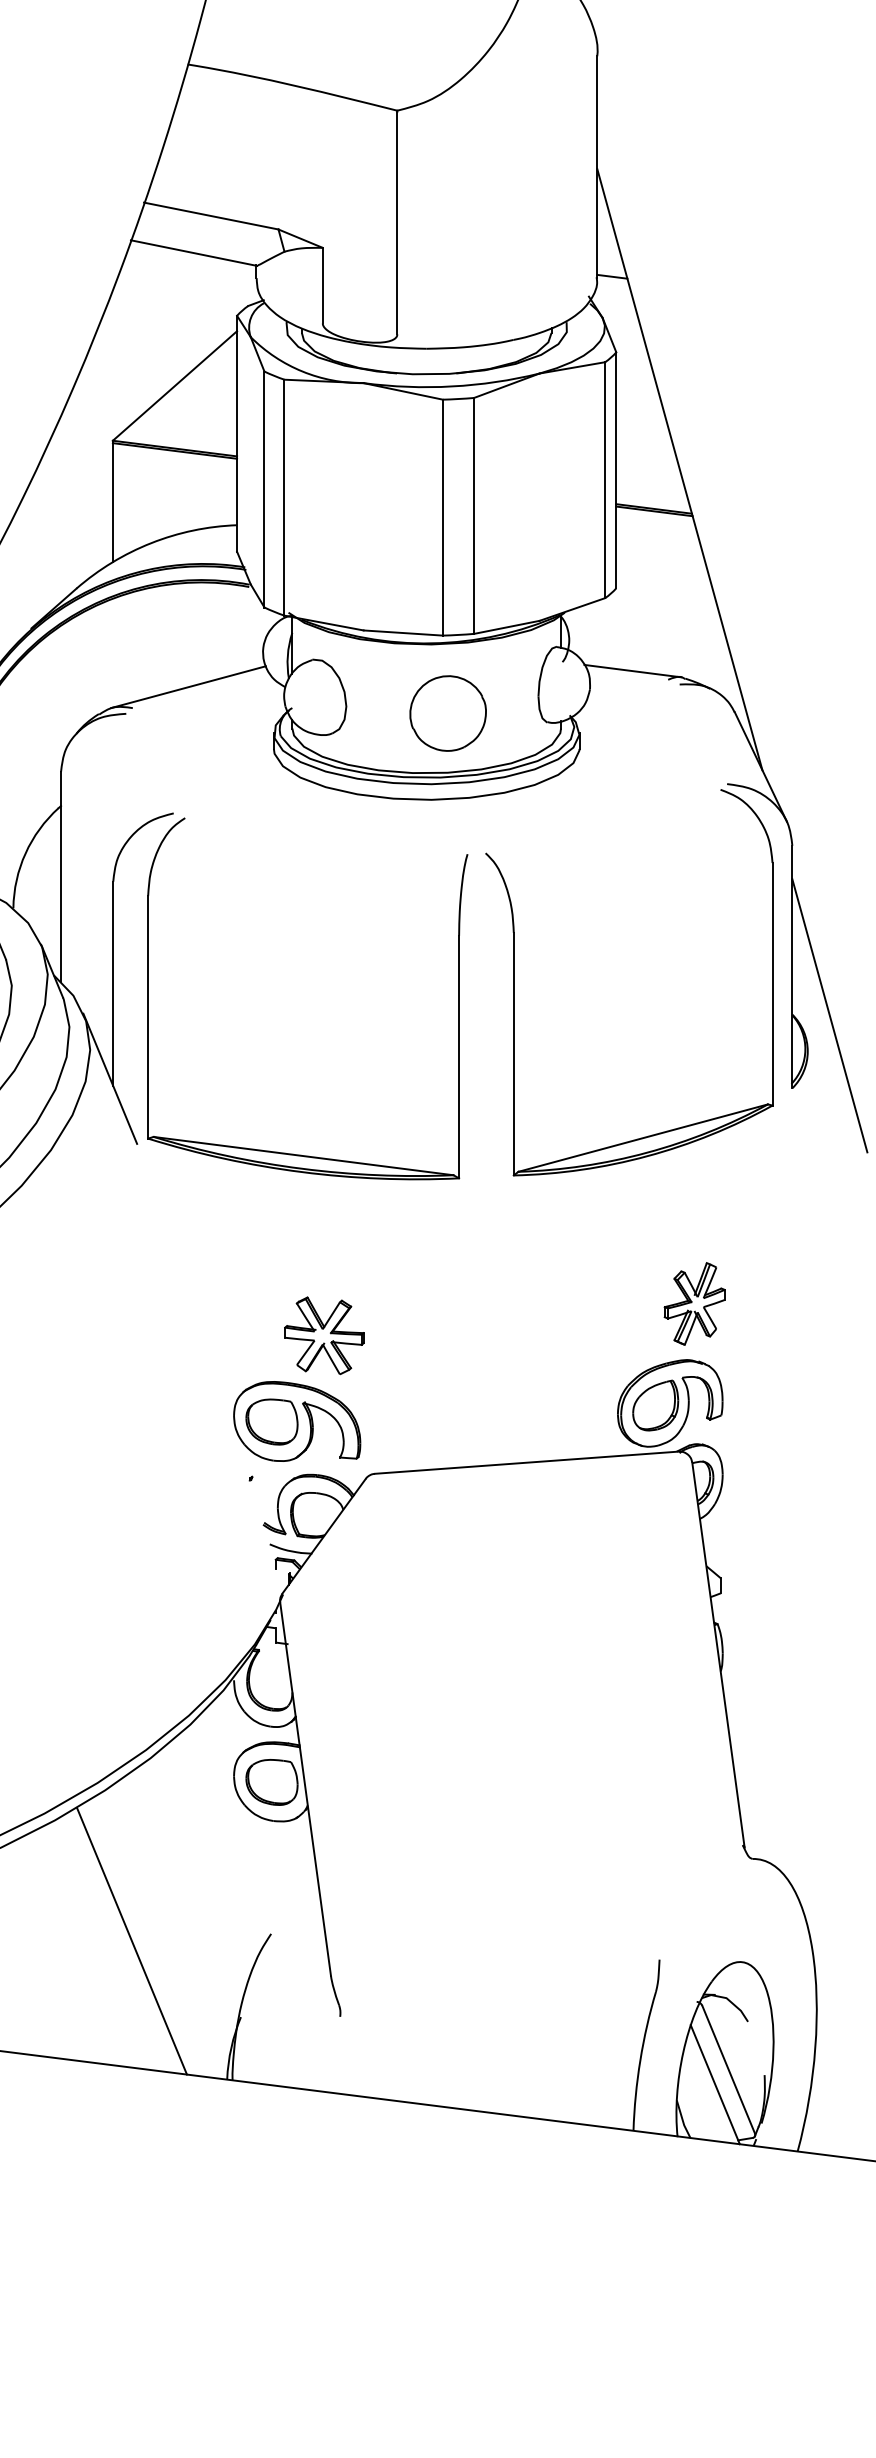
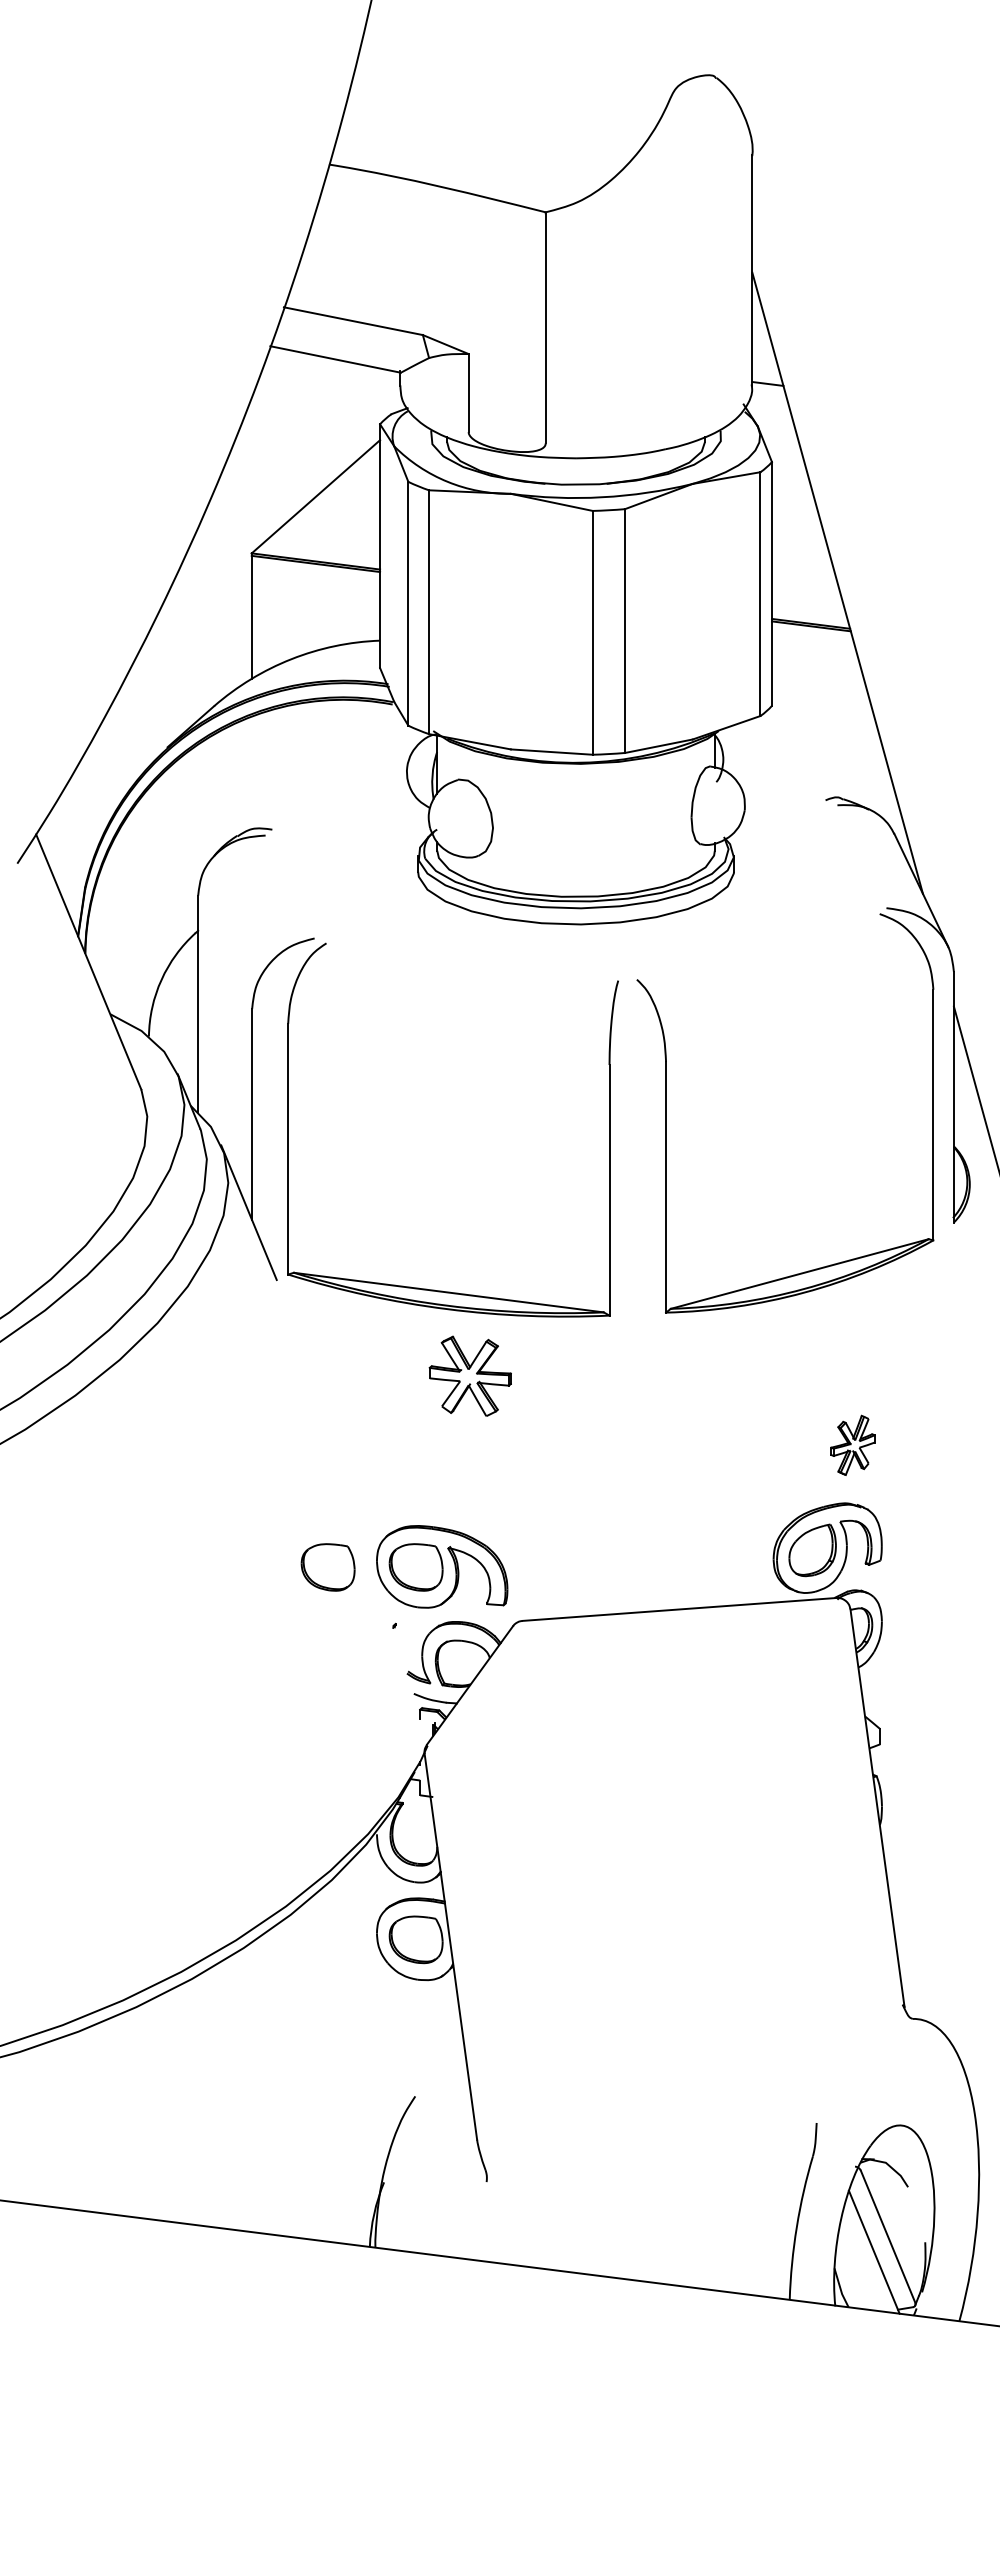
line: (633, 671) -> (789, 791), removed
line: (188, 686) -> (329, 807), removed
part: (448, 712) -> (598, 834), removed
part: (694, 1304) -> (852, 1445), size x0.7
part: (323, 1335) -> (469, 1375), moved
part: (186, 1422) -> (327, 1567), added
line: (132, 1940) -> (271, 2103), removed

